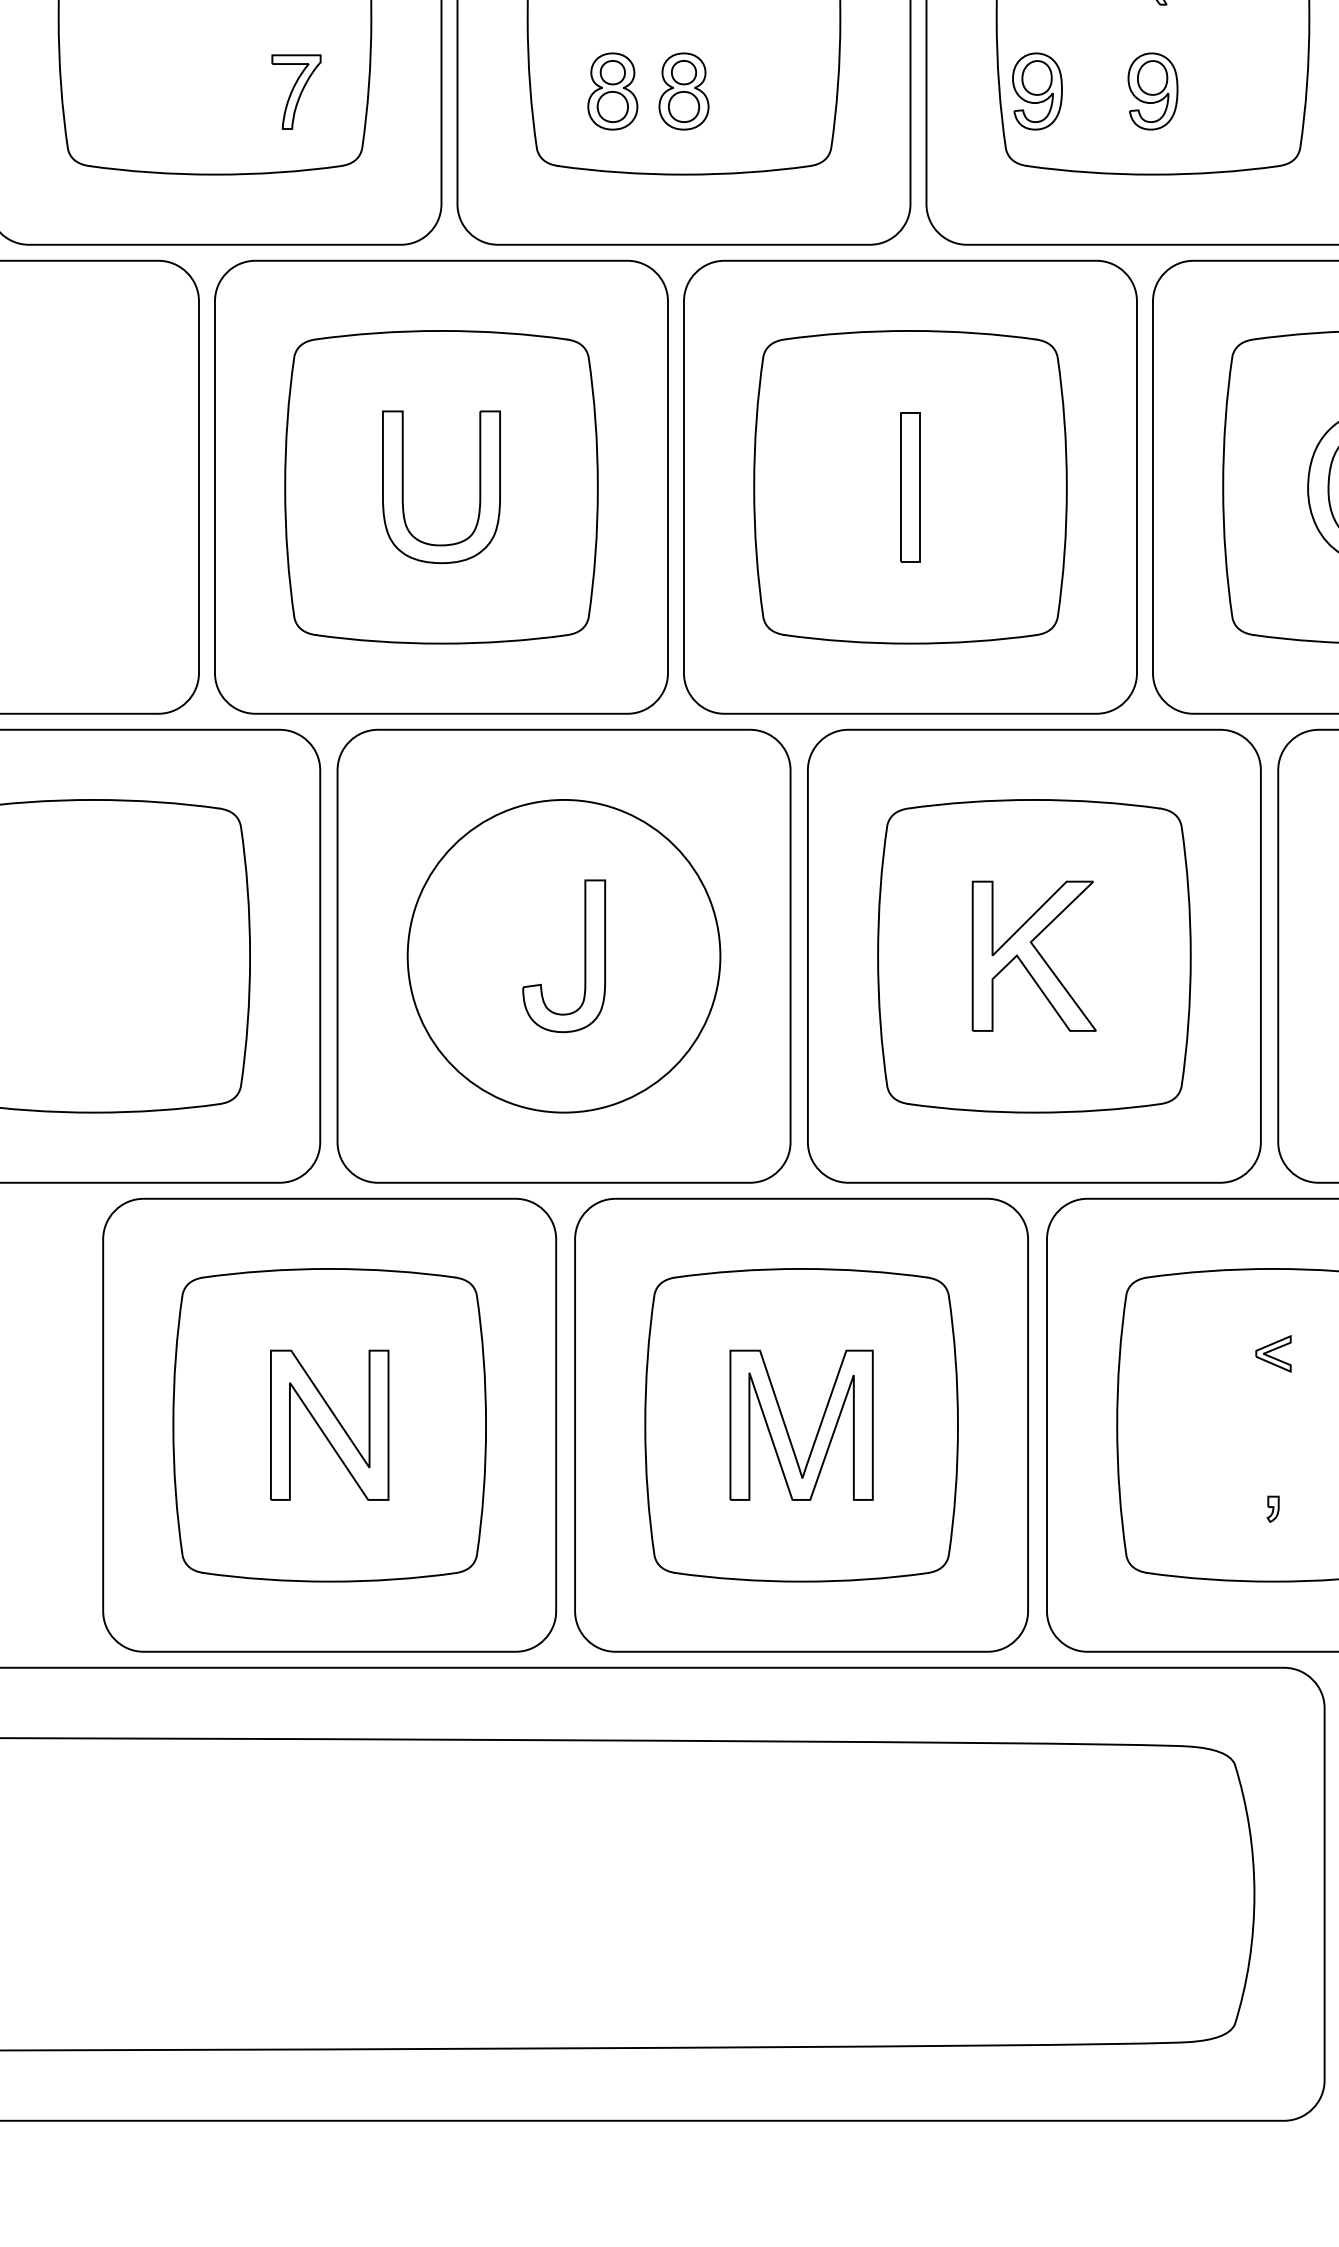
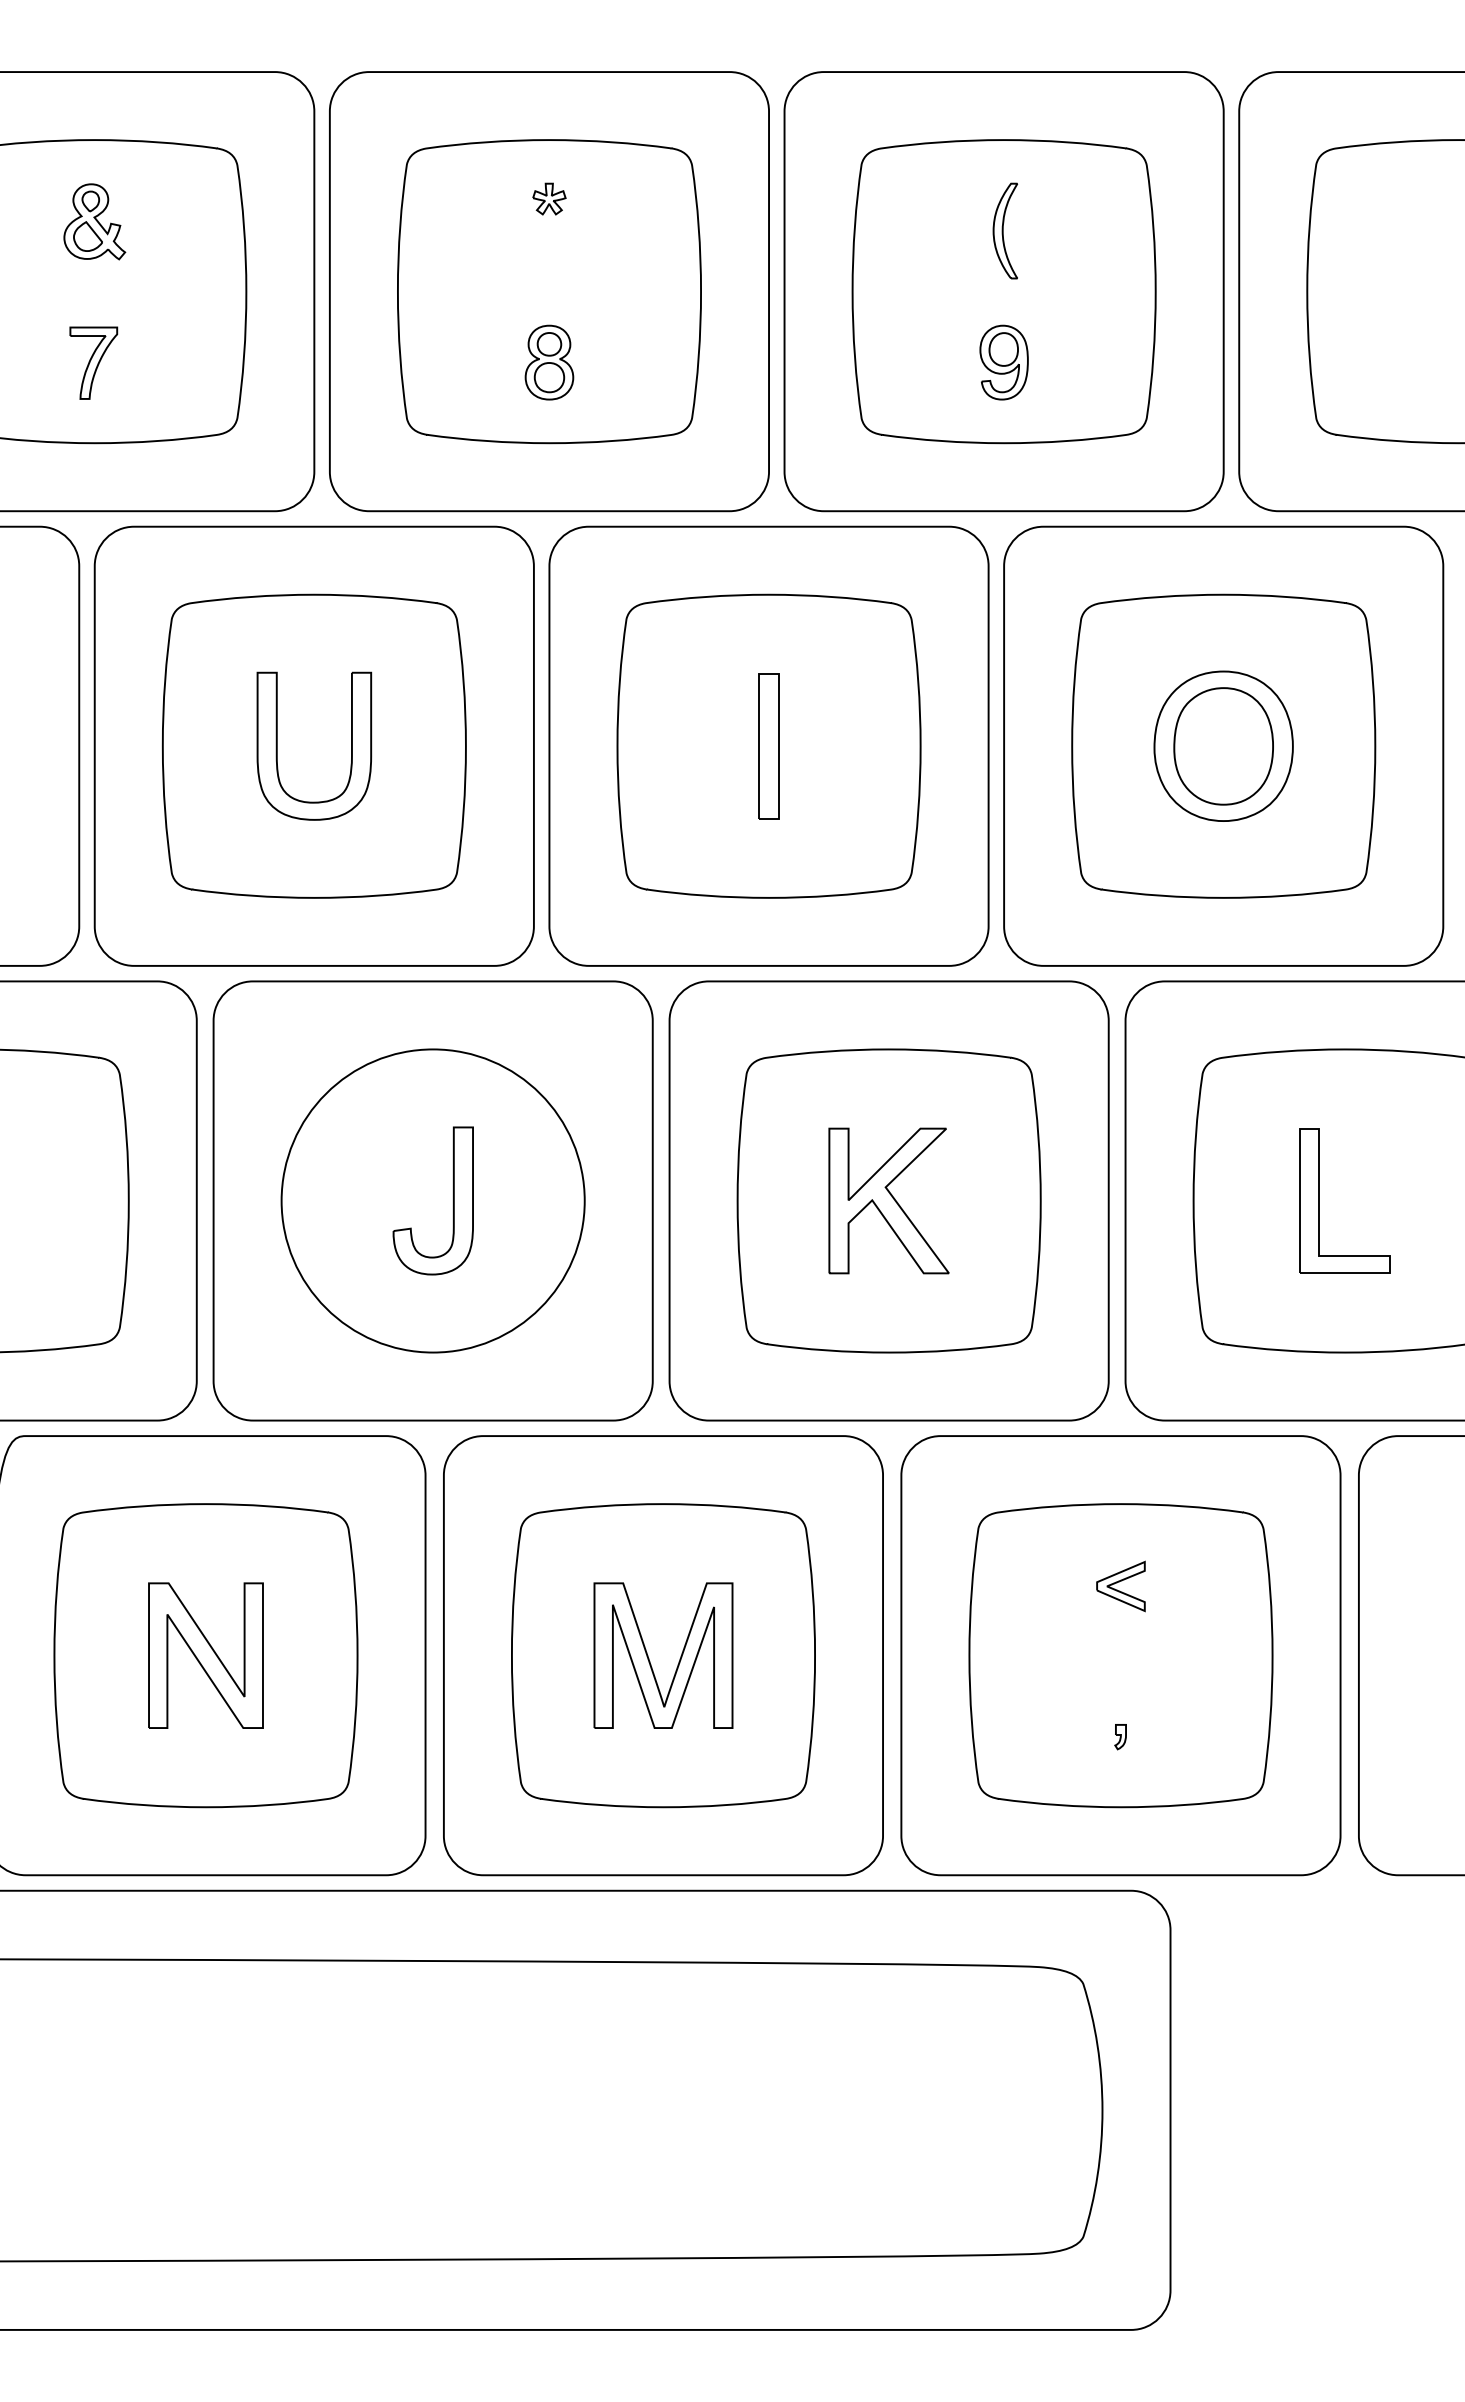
part: (296, 91) -> (93, 362), moved
part: (612, 91) -> (480, 362), removed
part: (1036, 91) -> (891, 362), removed
part: (1273, 1353) -> (1120, 1586), size x1.43

